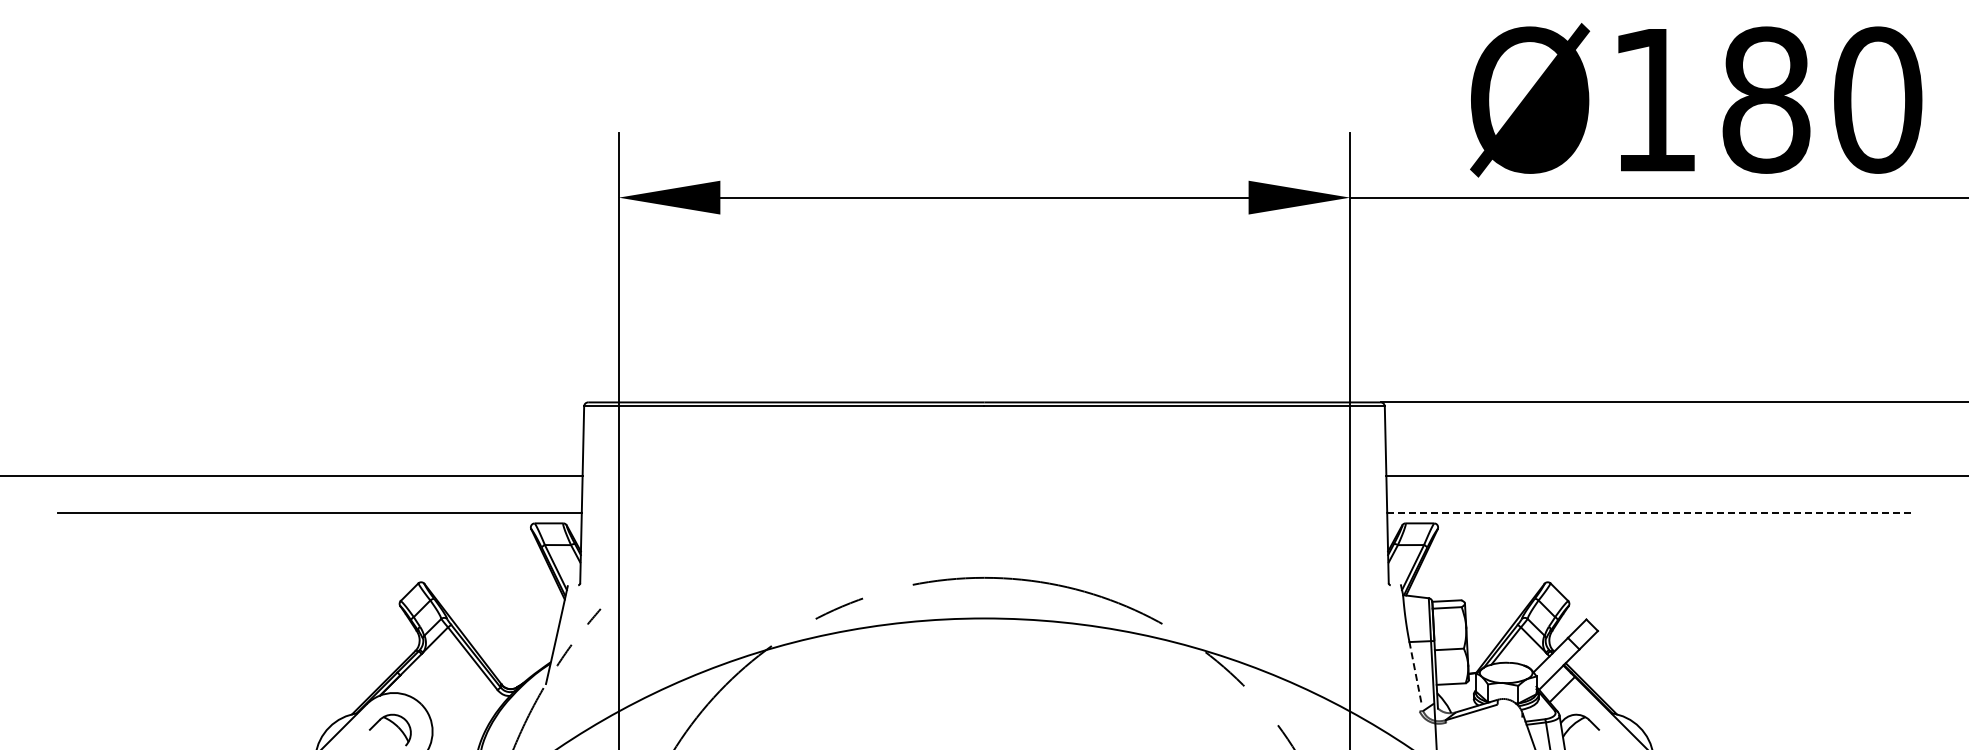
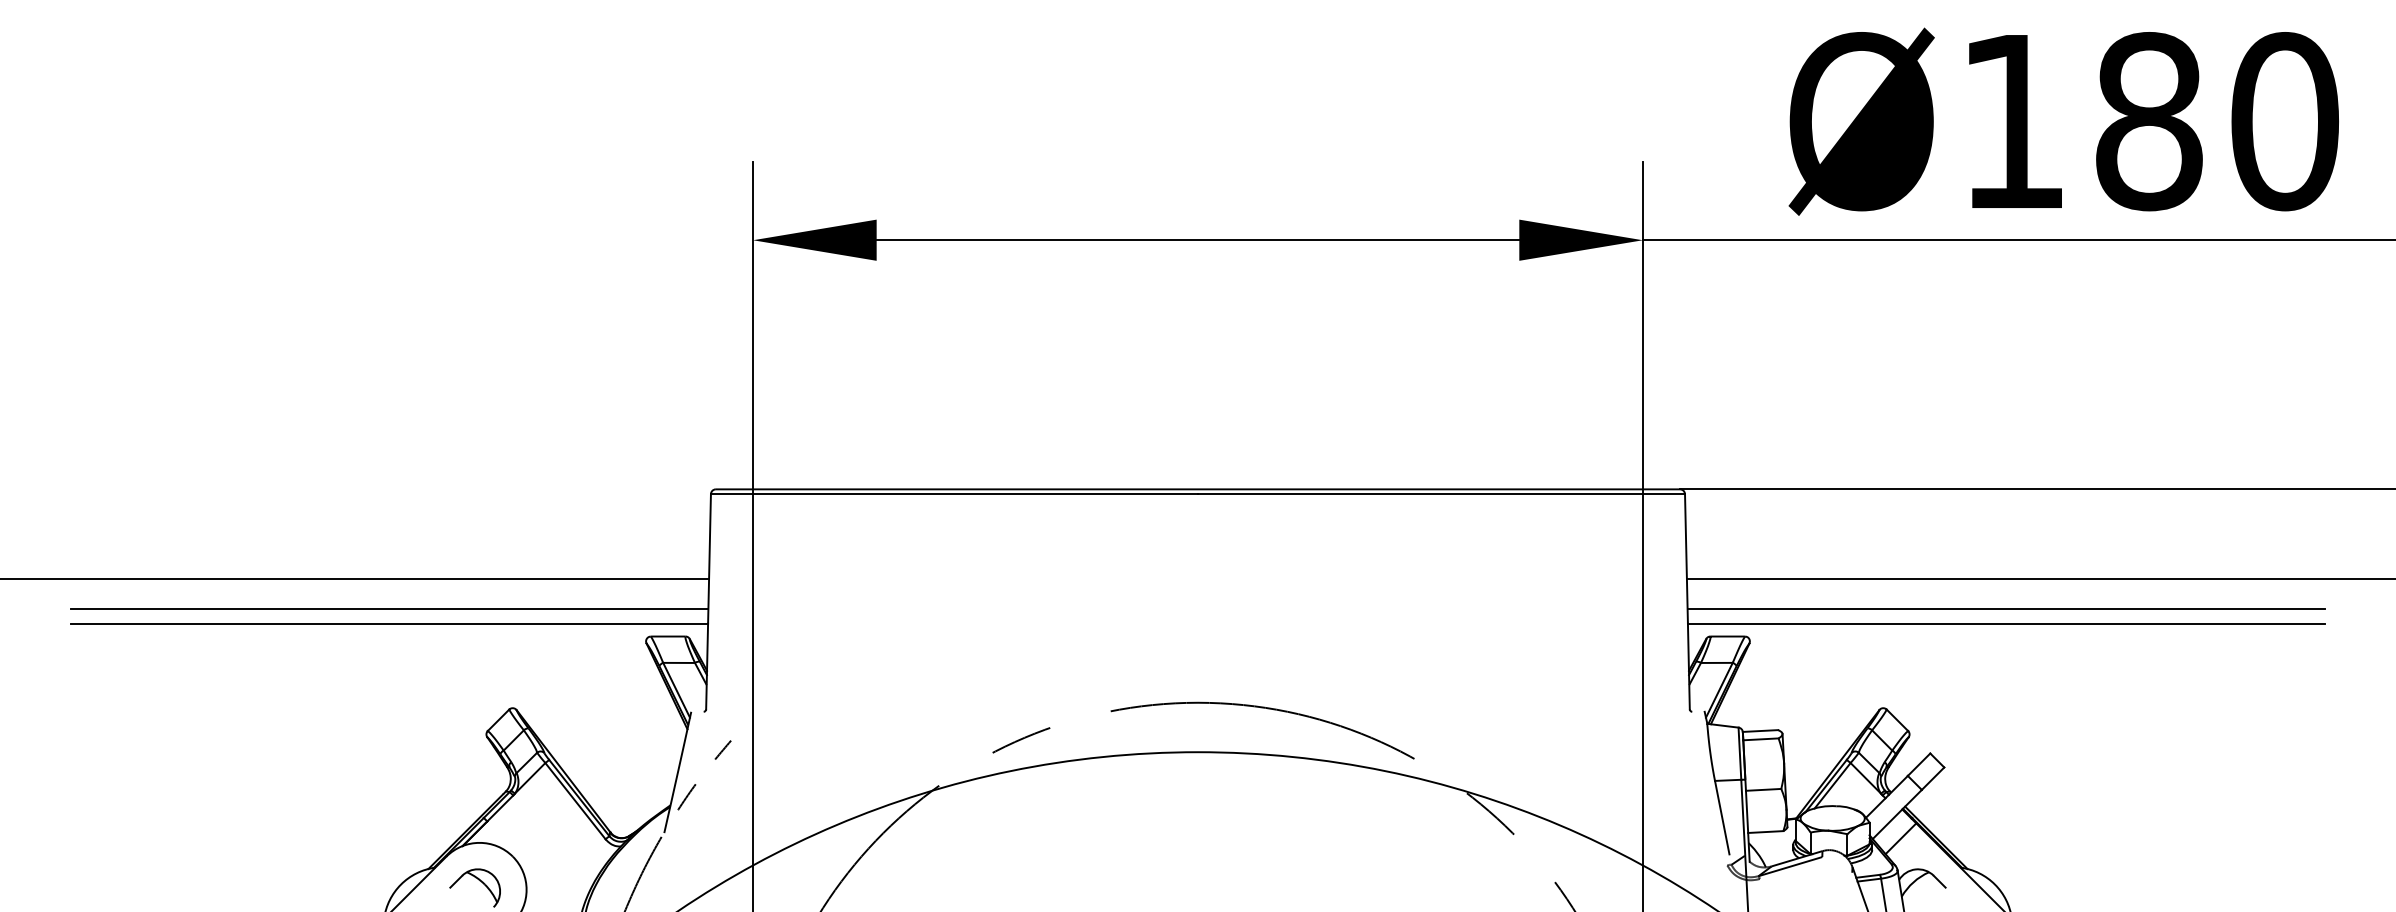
line: (320, 500) -> (390, 608), added
line: (1648, 500) -> (2005, 608), added
line: (1649, 512) -> (2007, 623), dashed -> solid
line: (1415, 672) -> (1722, 817), dashed -> solid

